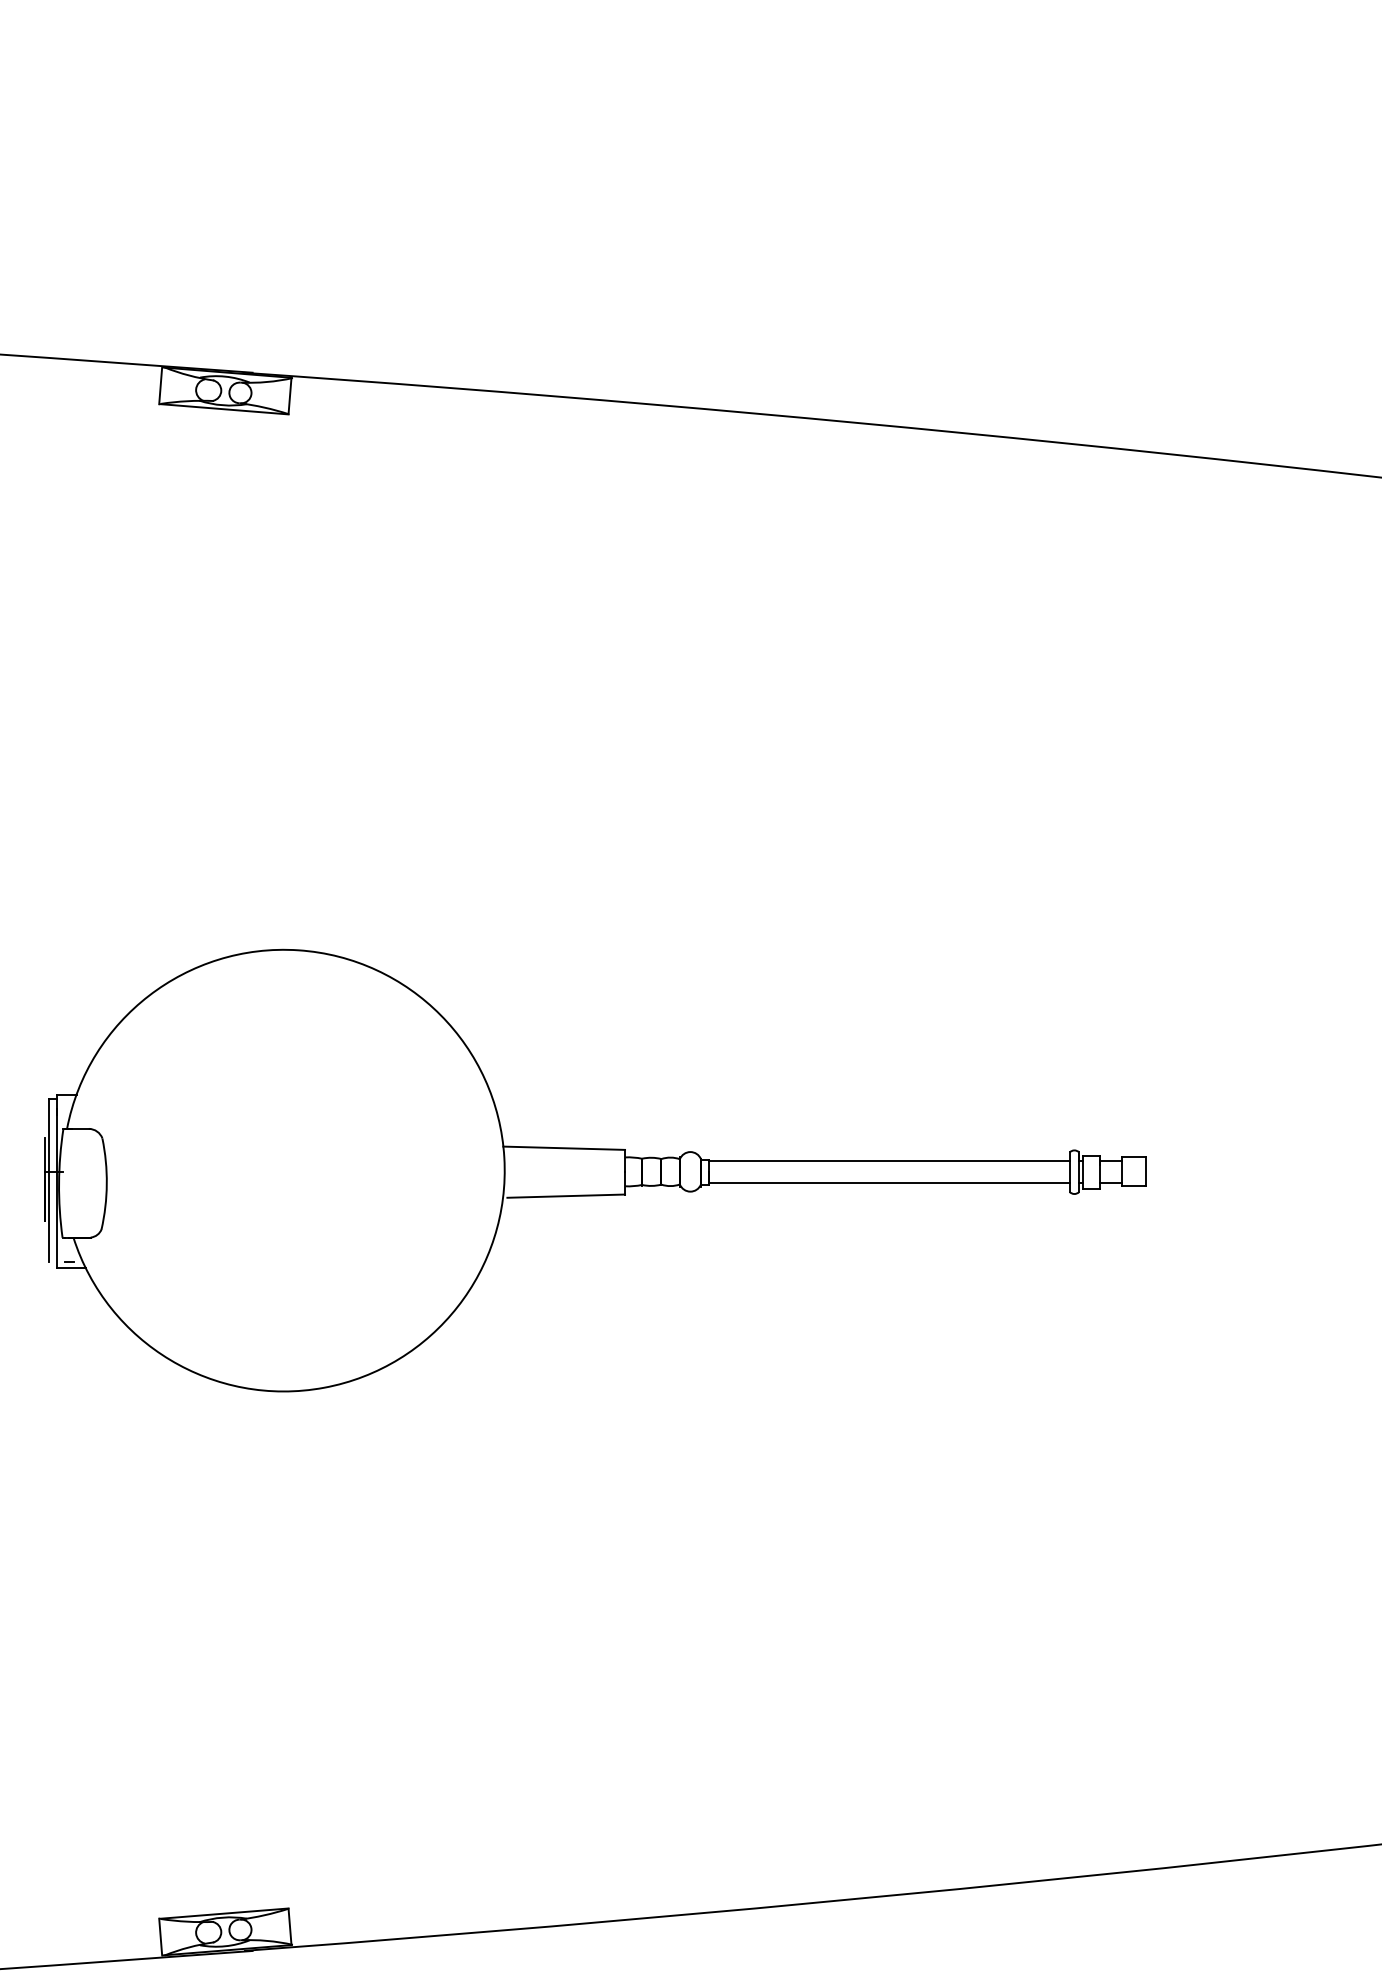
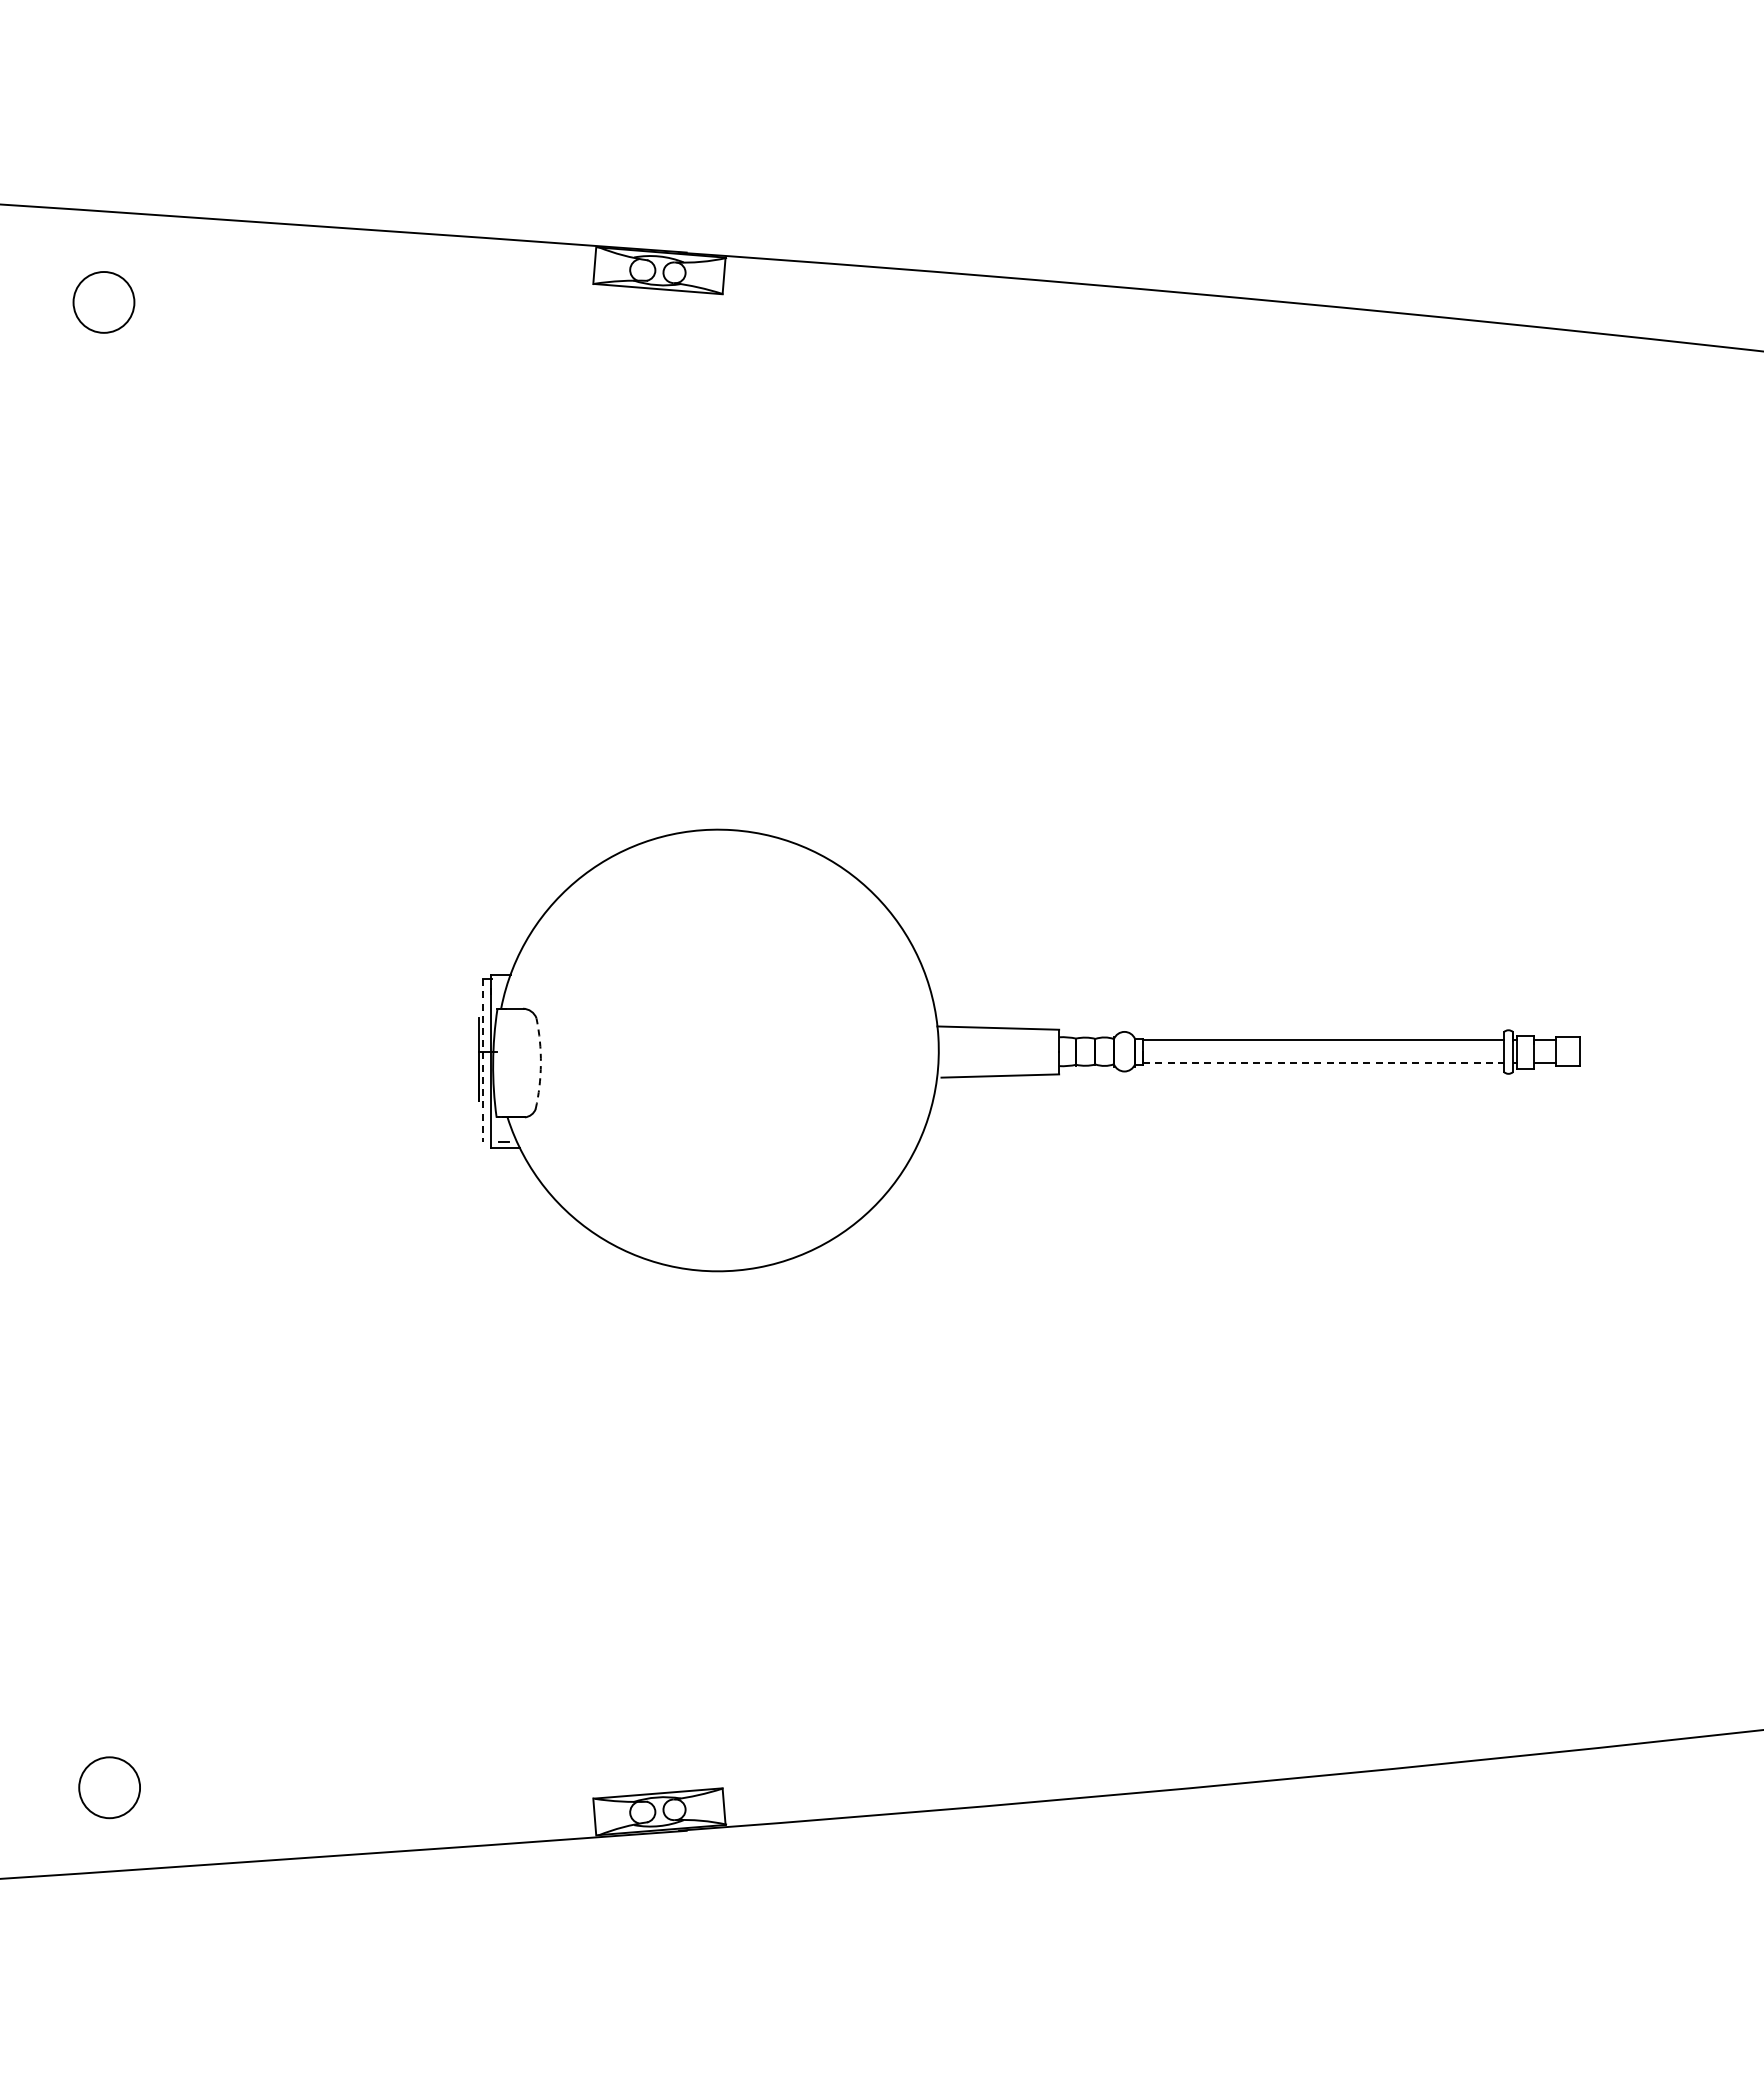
line: (49, 1180) -> (483, 1060), solid -> dashed
arc: (106, 1183) -> (540, 1063), solid -> dashed
line: (889, 1183) -> (1323, 1063), solid -> dashed

